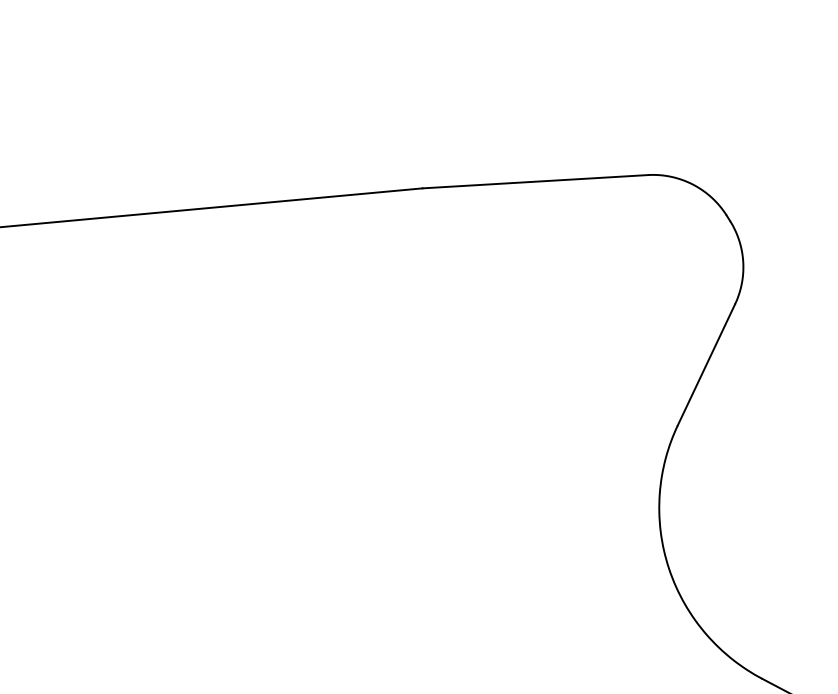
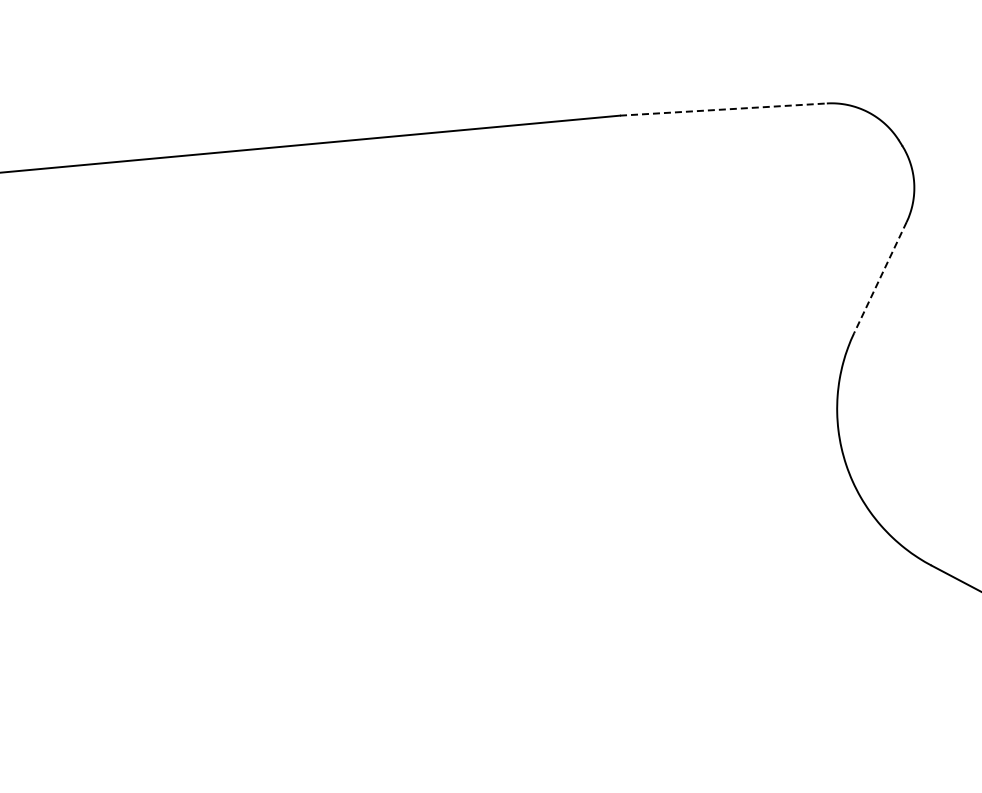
line: (535, 181) -> (723, 109), solid -> dashed
line: (706, 365) -> (880, 278), solid -> dashed

